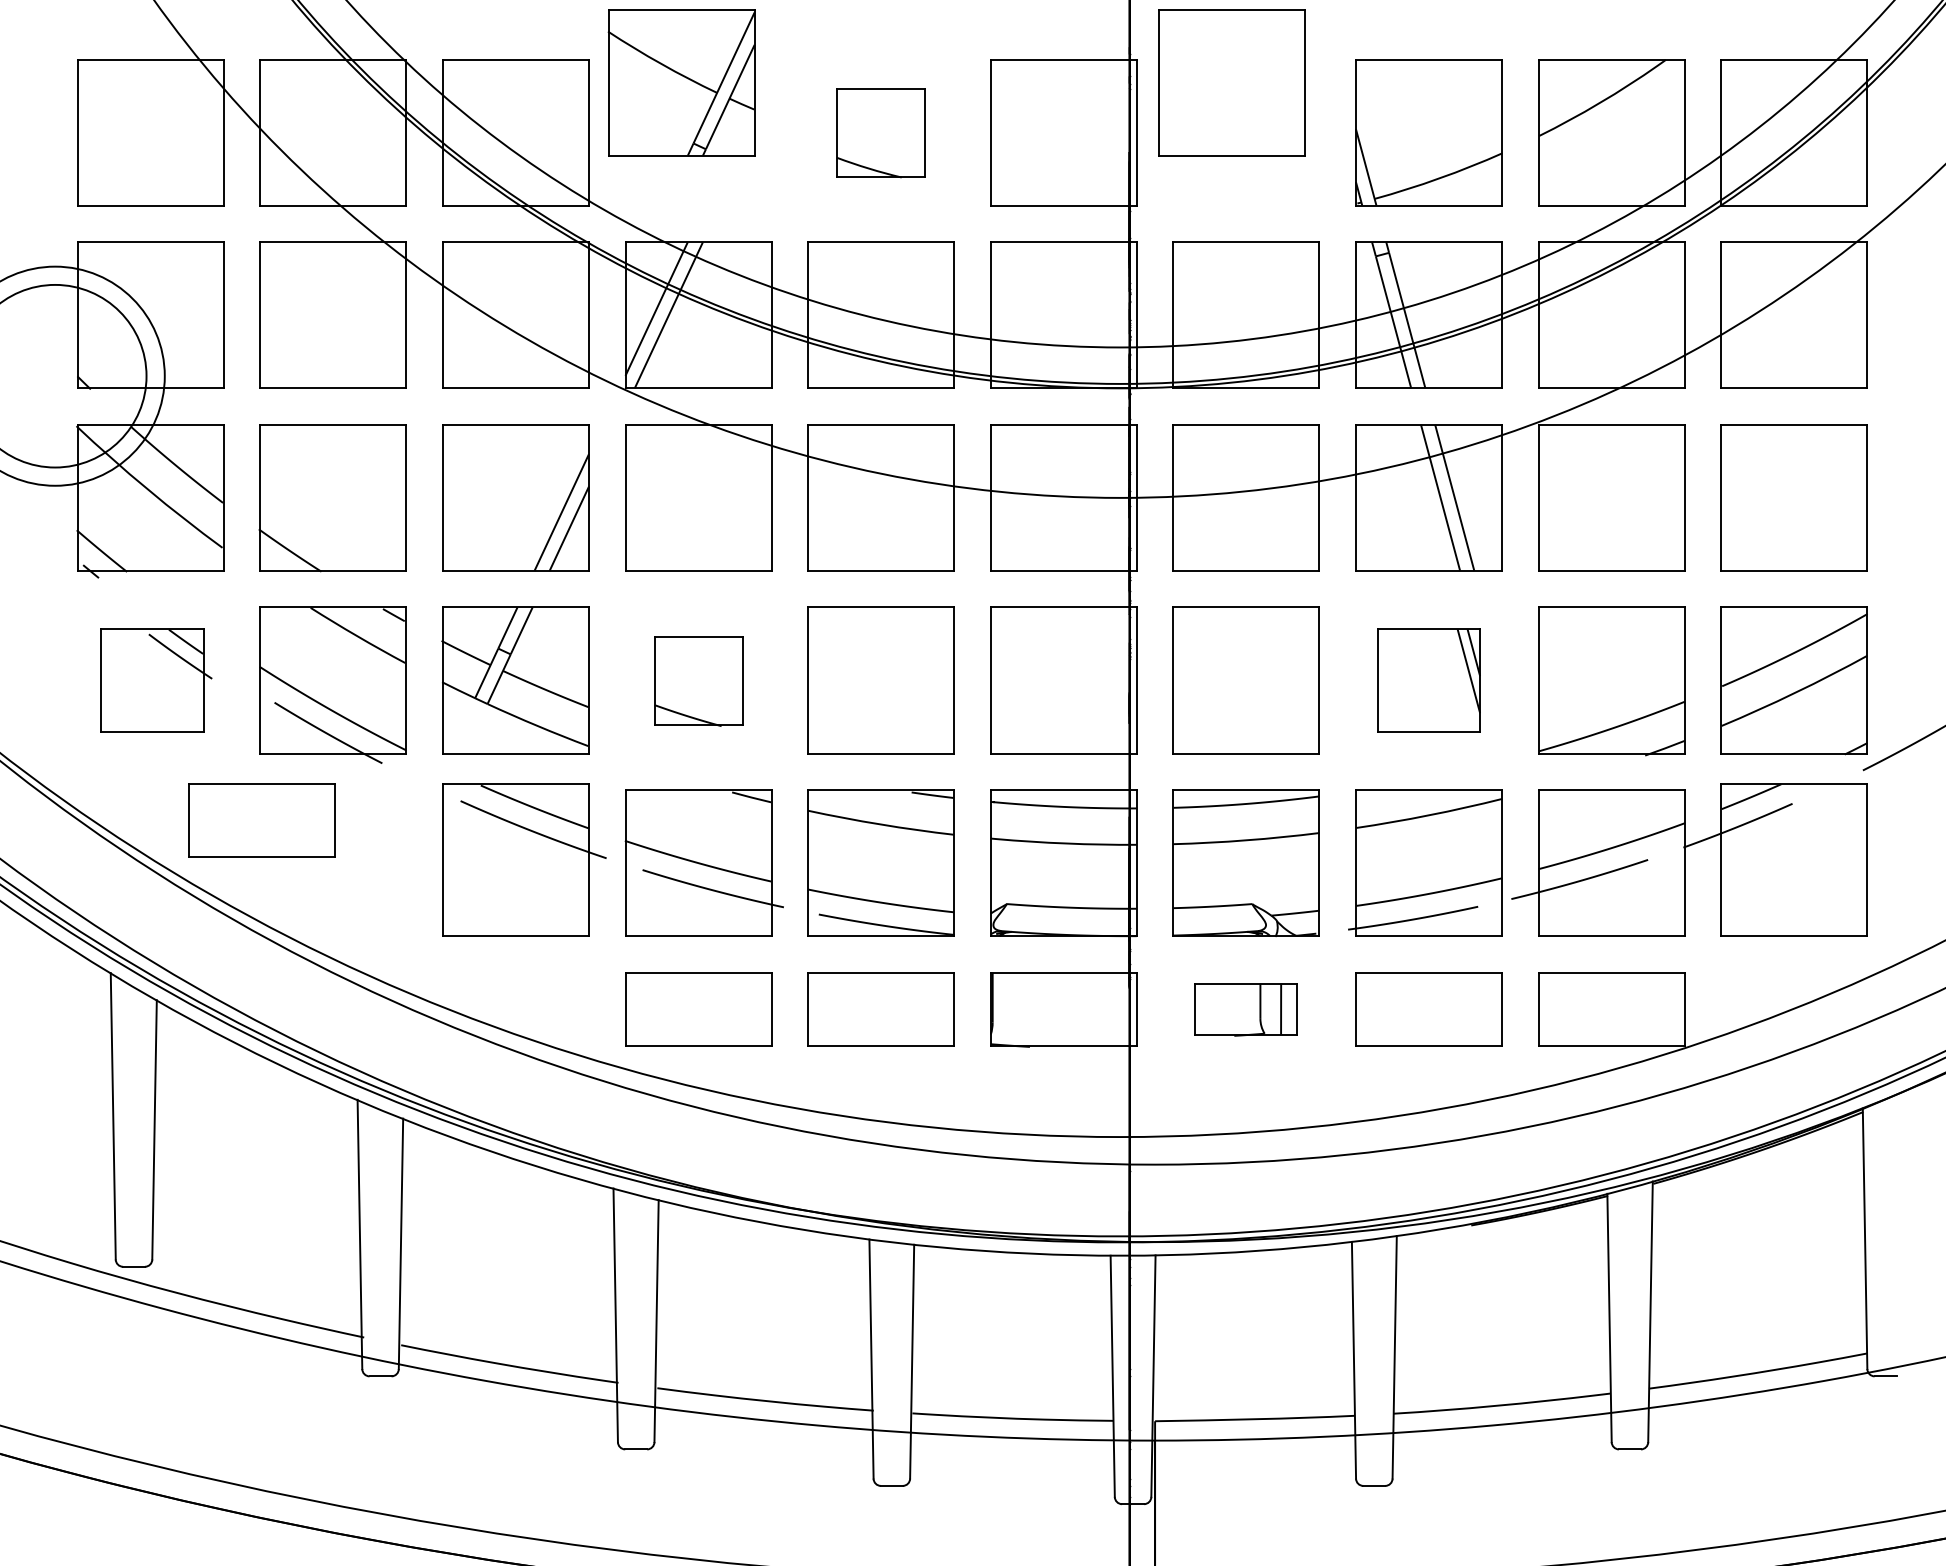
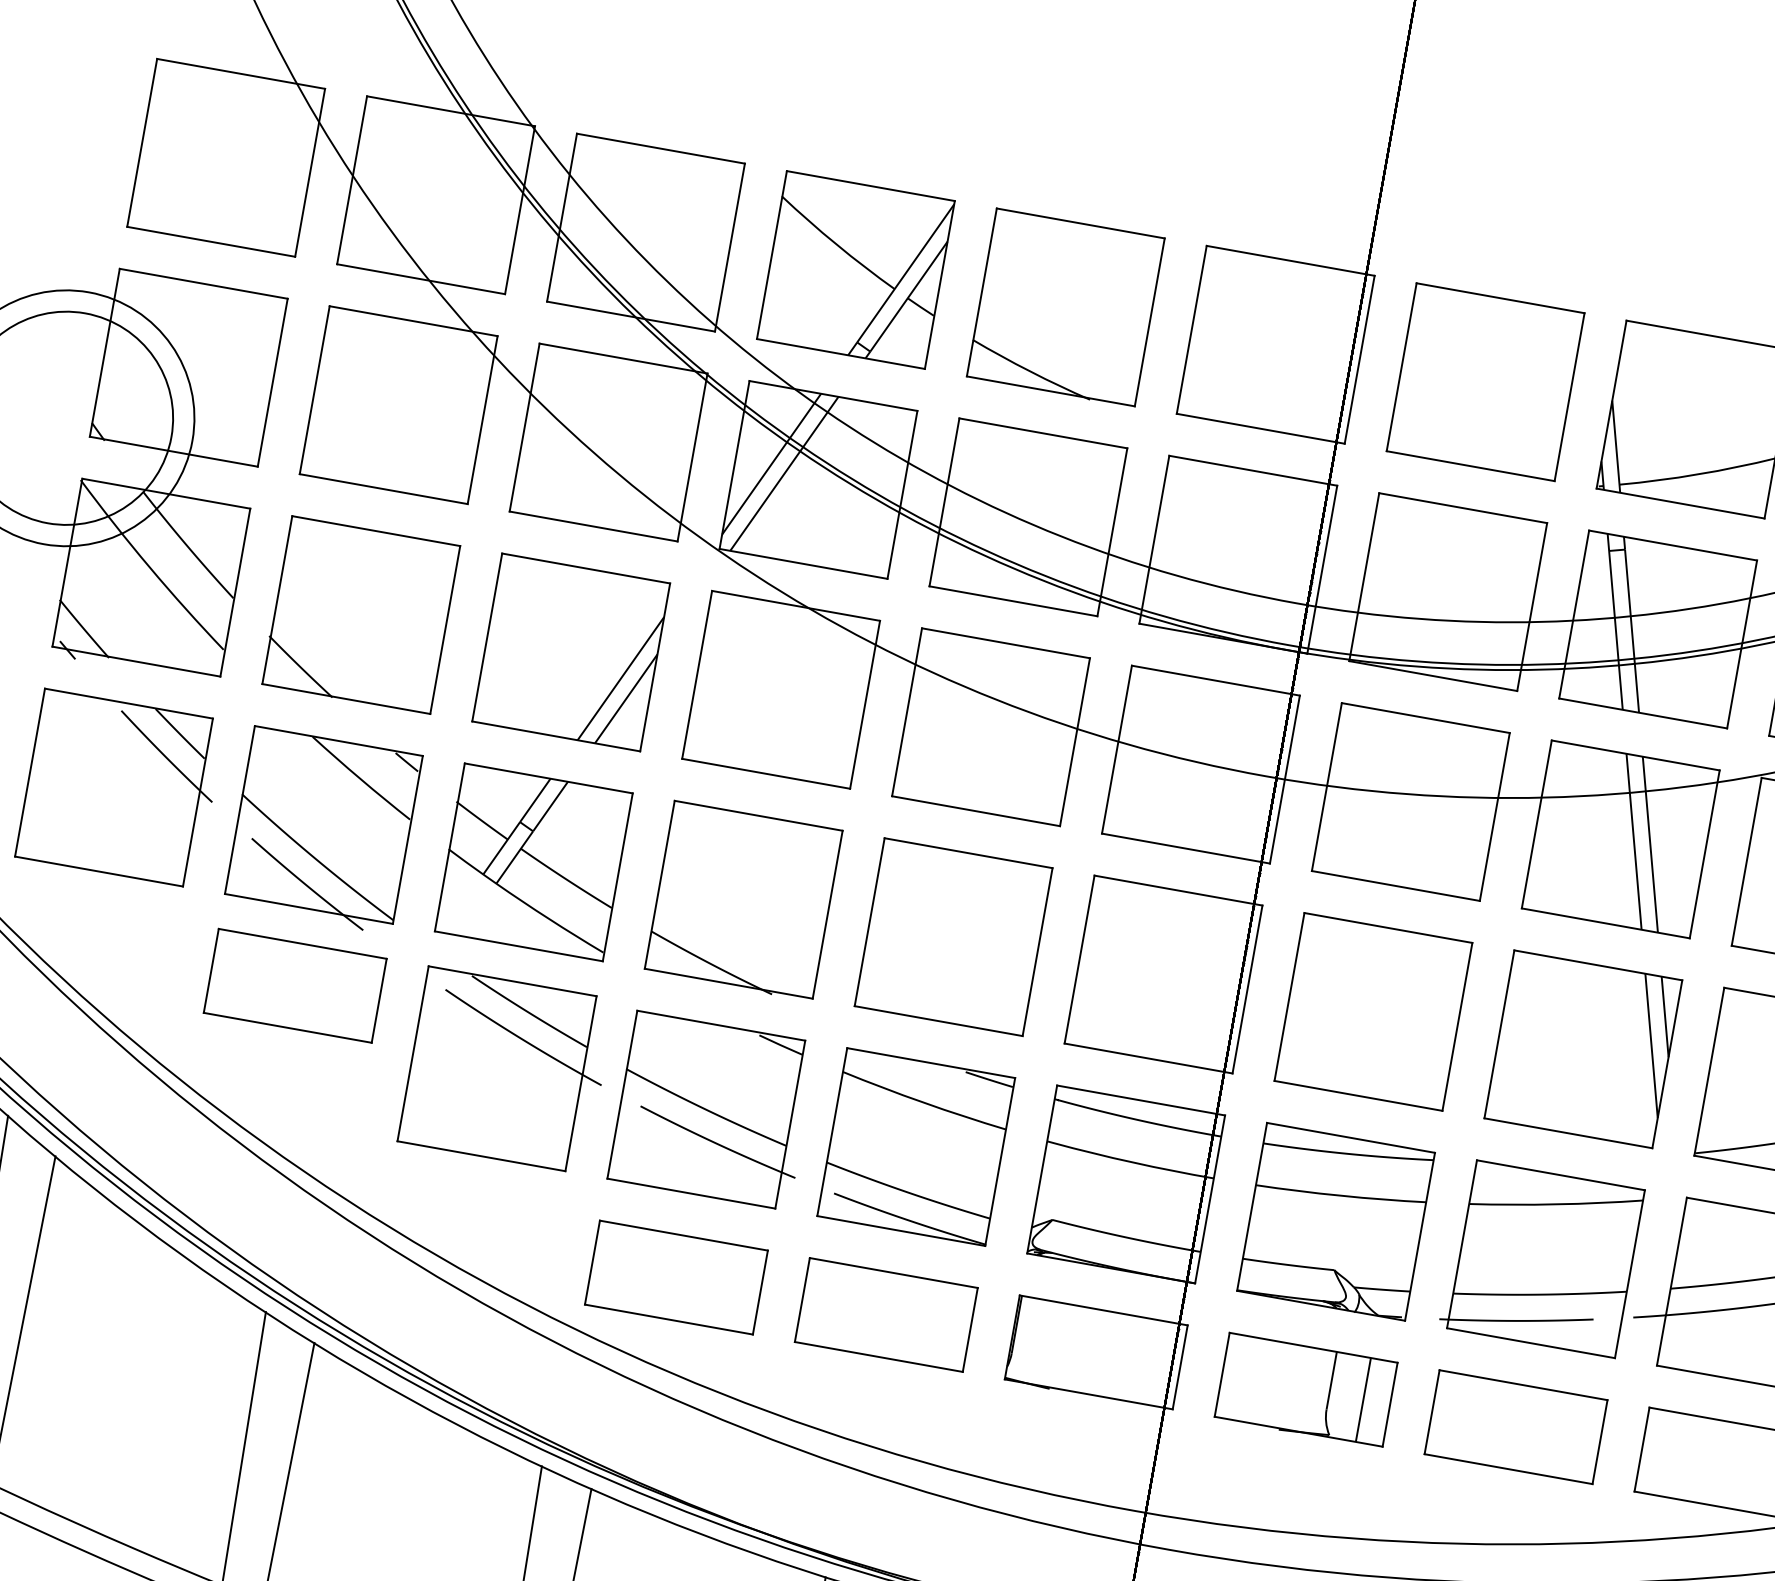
part: (681, 82) -> (855, 269), moved
part: (1231, 82) -> (1484, 381), moved
part: (880, 133) -> (1064, 308), size x1.67
part: (156, 680) -> (120, 788), size x1.43
part: (1428, 680) -> (1582, 1049), size x1.43
part: (698, 681) -> (743, 900), size x1.67
part: (261, 820) -> (294, 985), moved
part: (1245, 1009) -> (1305, 1389), size x1.43

